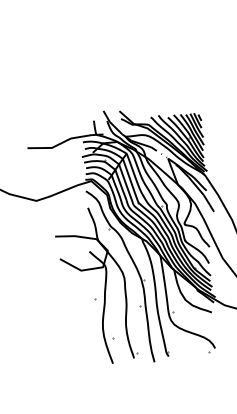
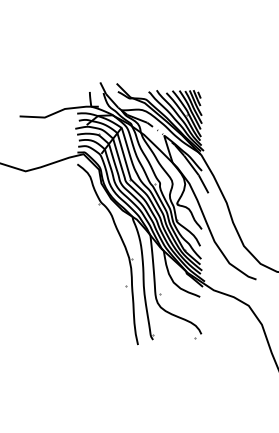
part: (104, 287) -> (90, 264), removed

